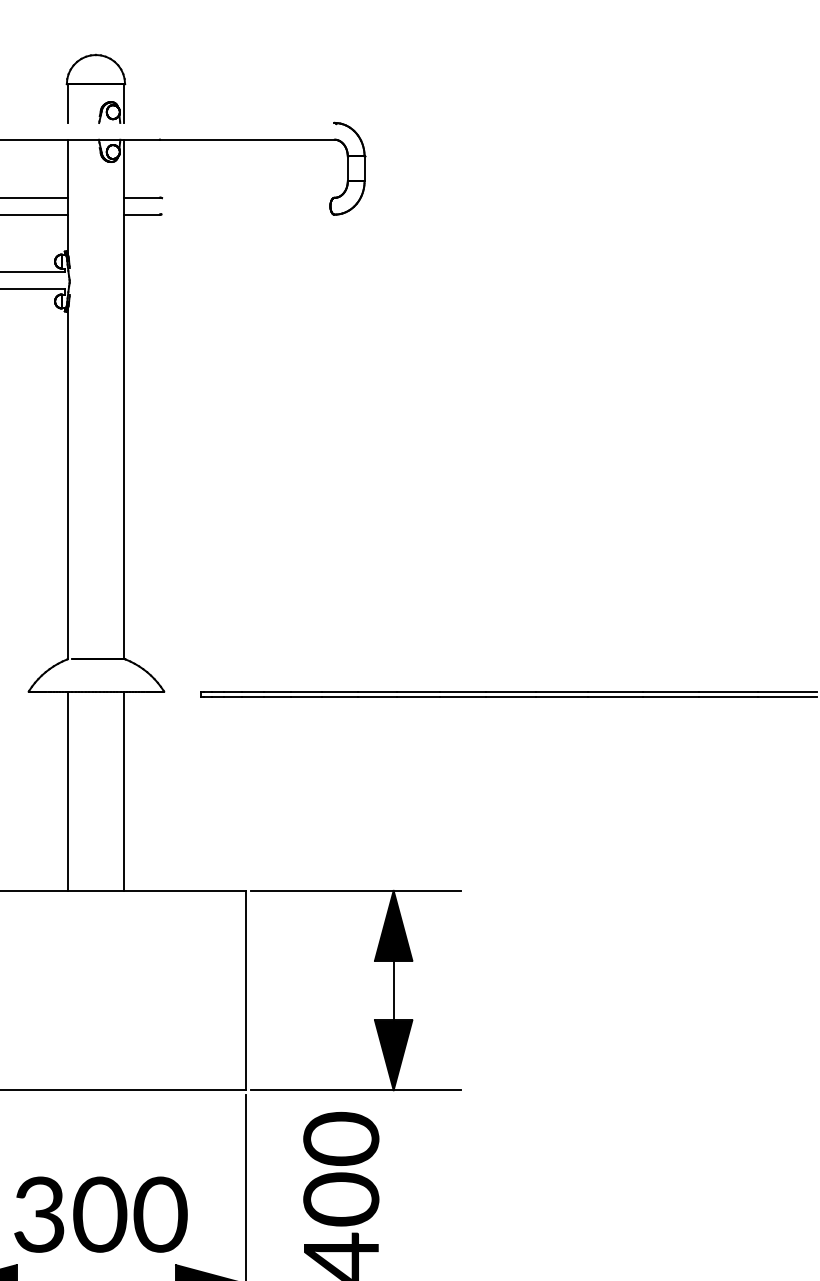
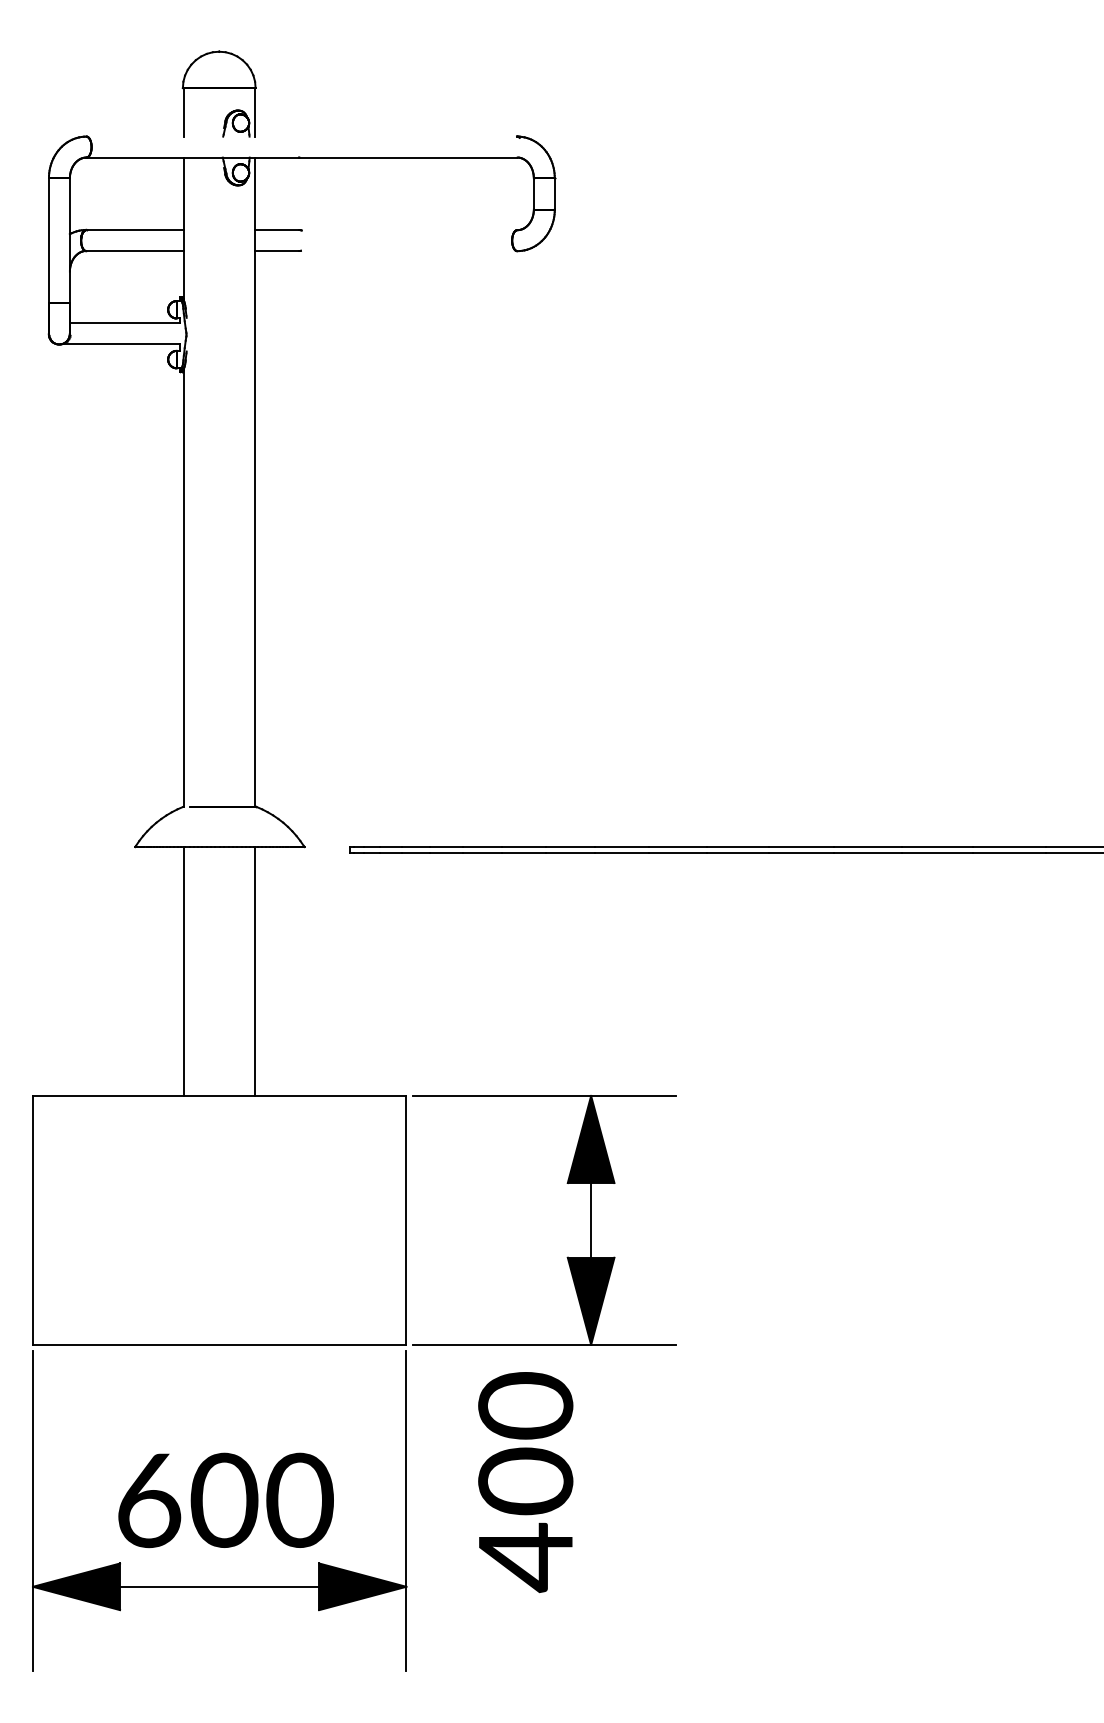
text: (40, 1213) -> (149, 1499), 300 -> 600

